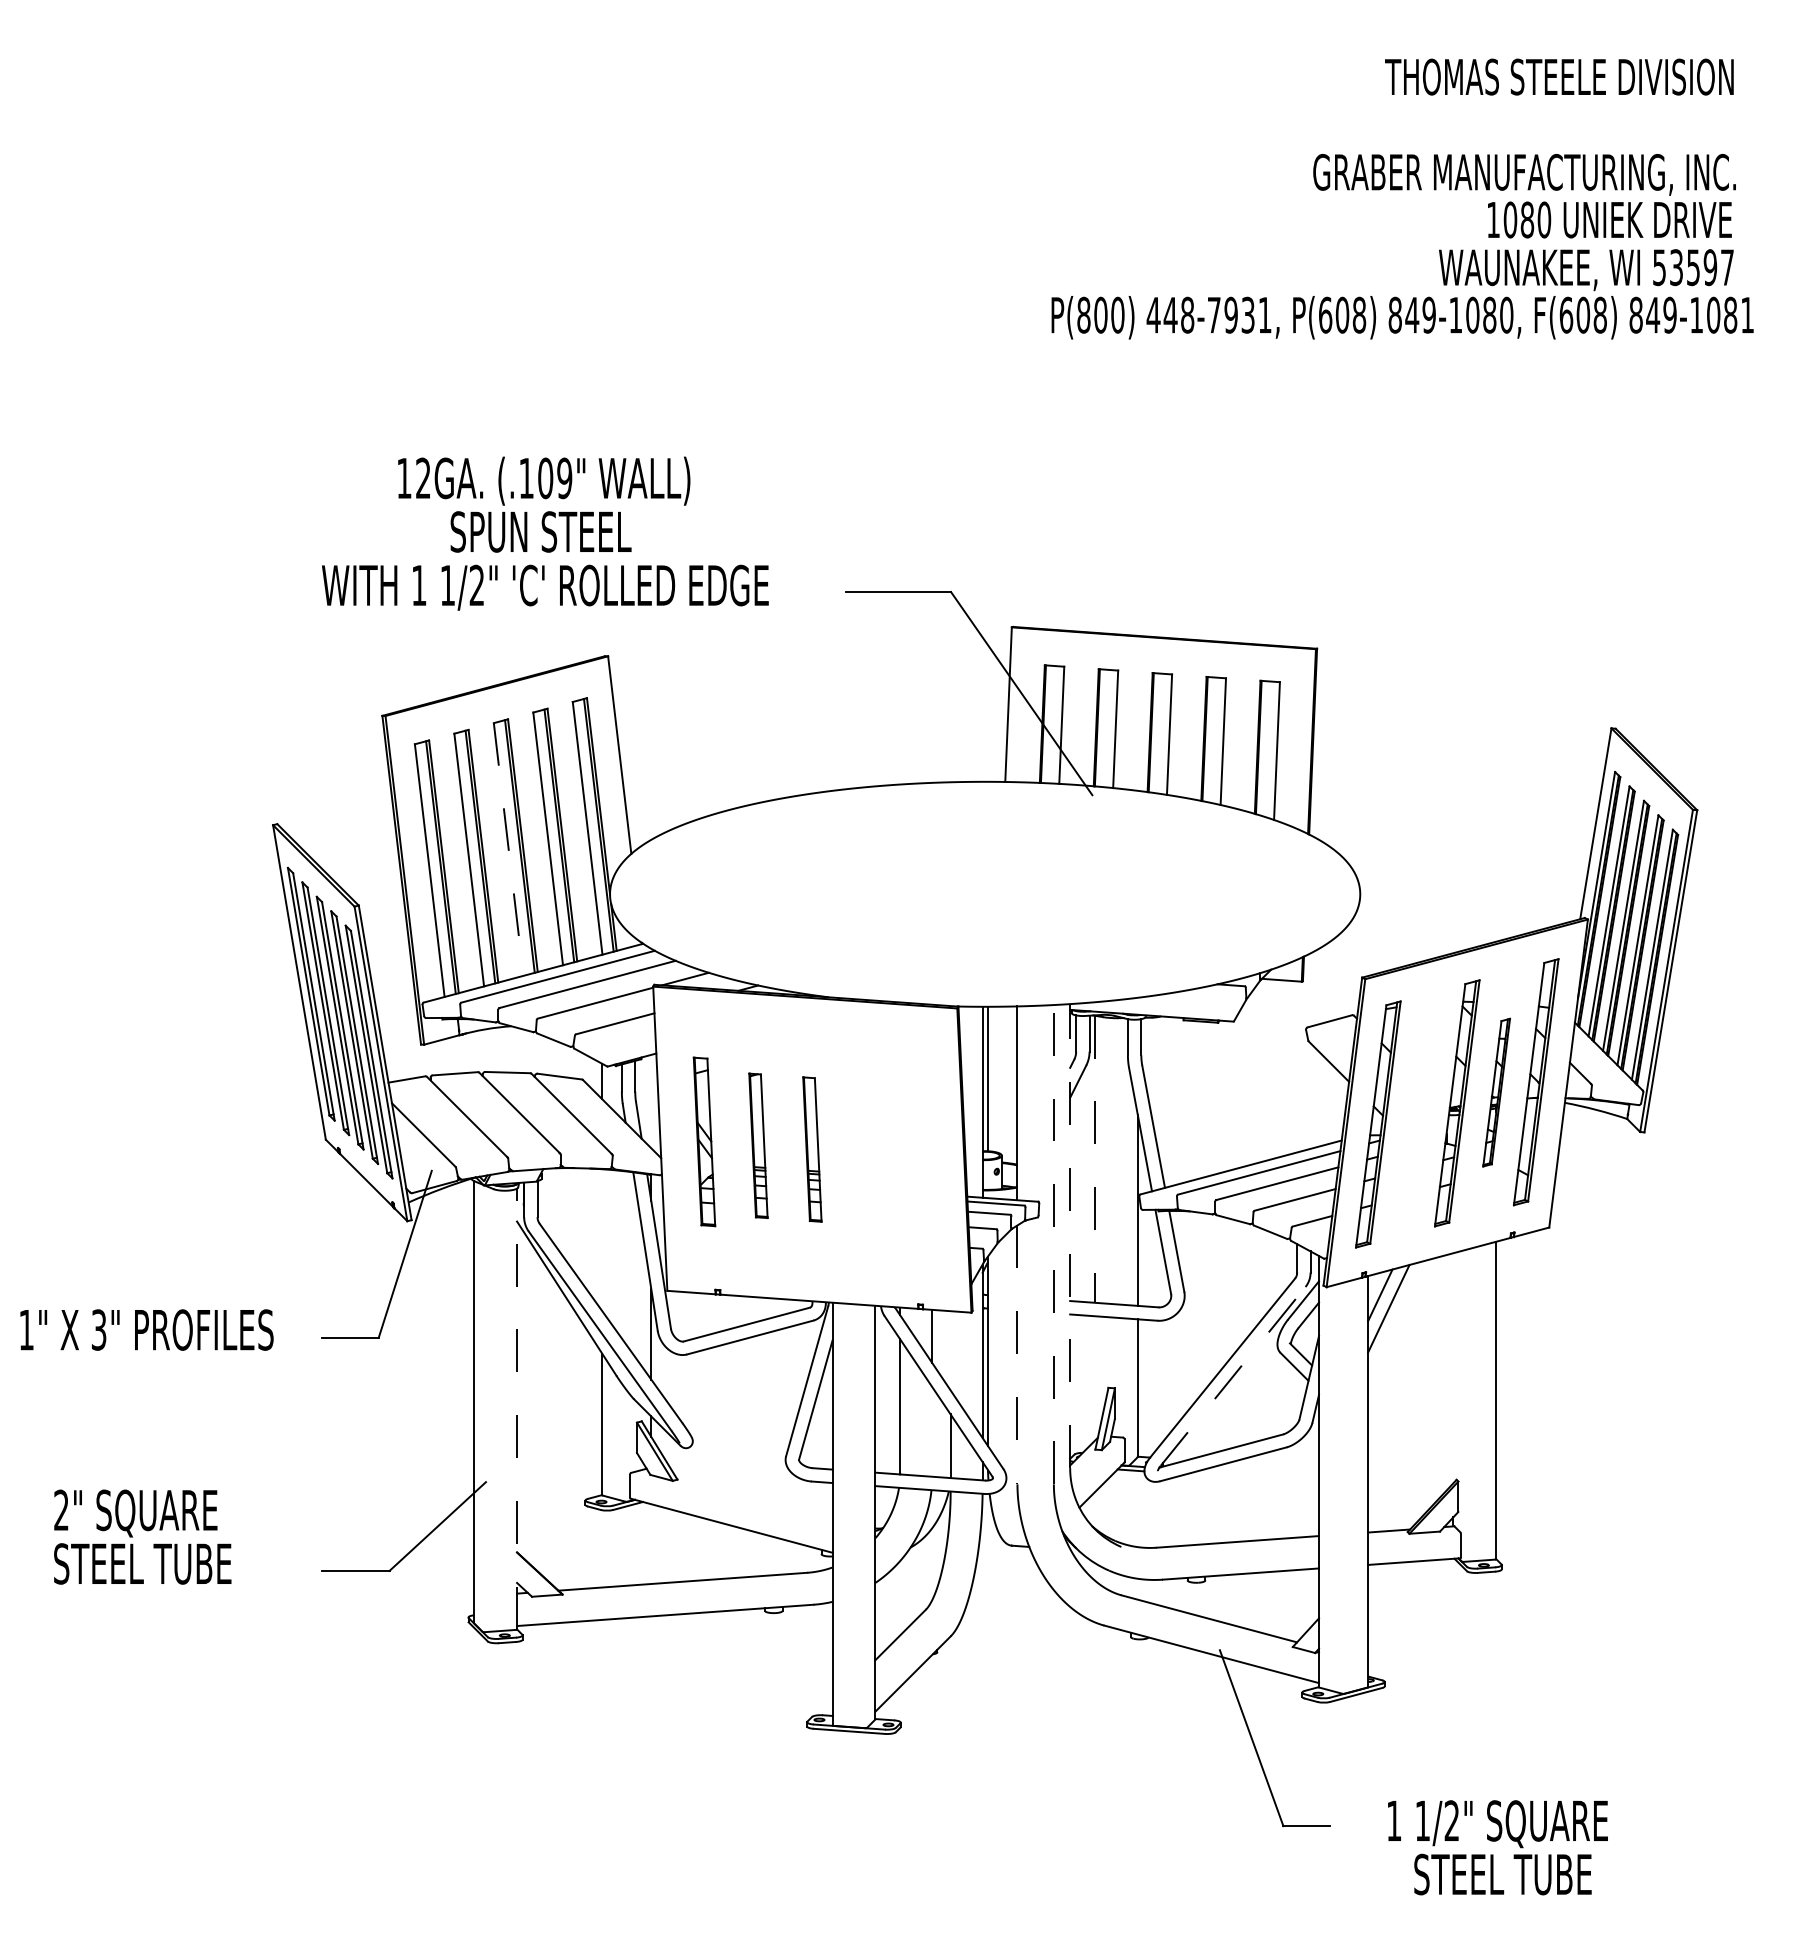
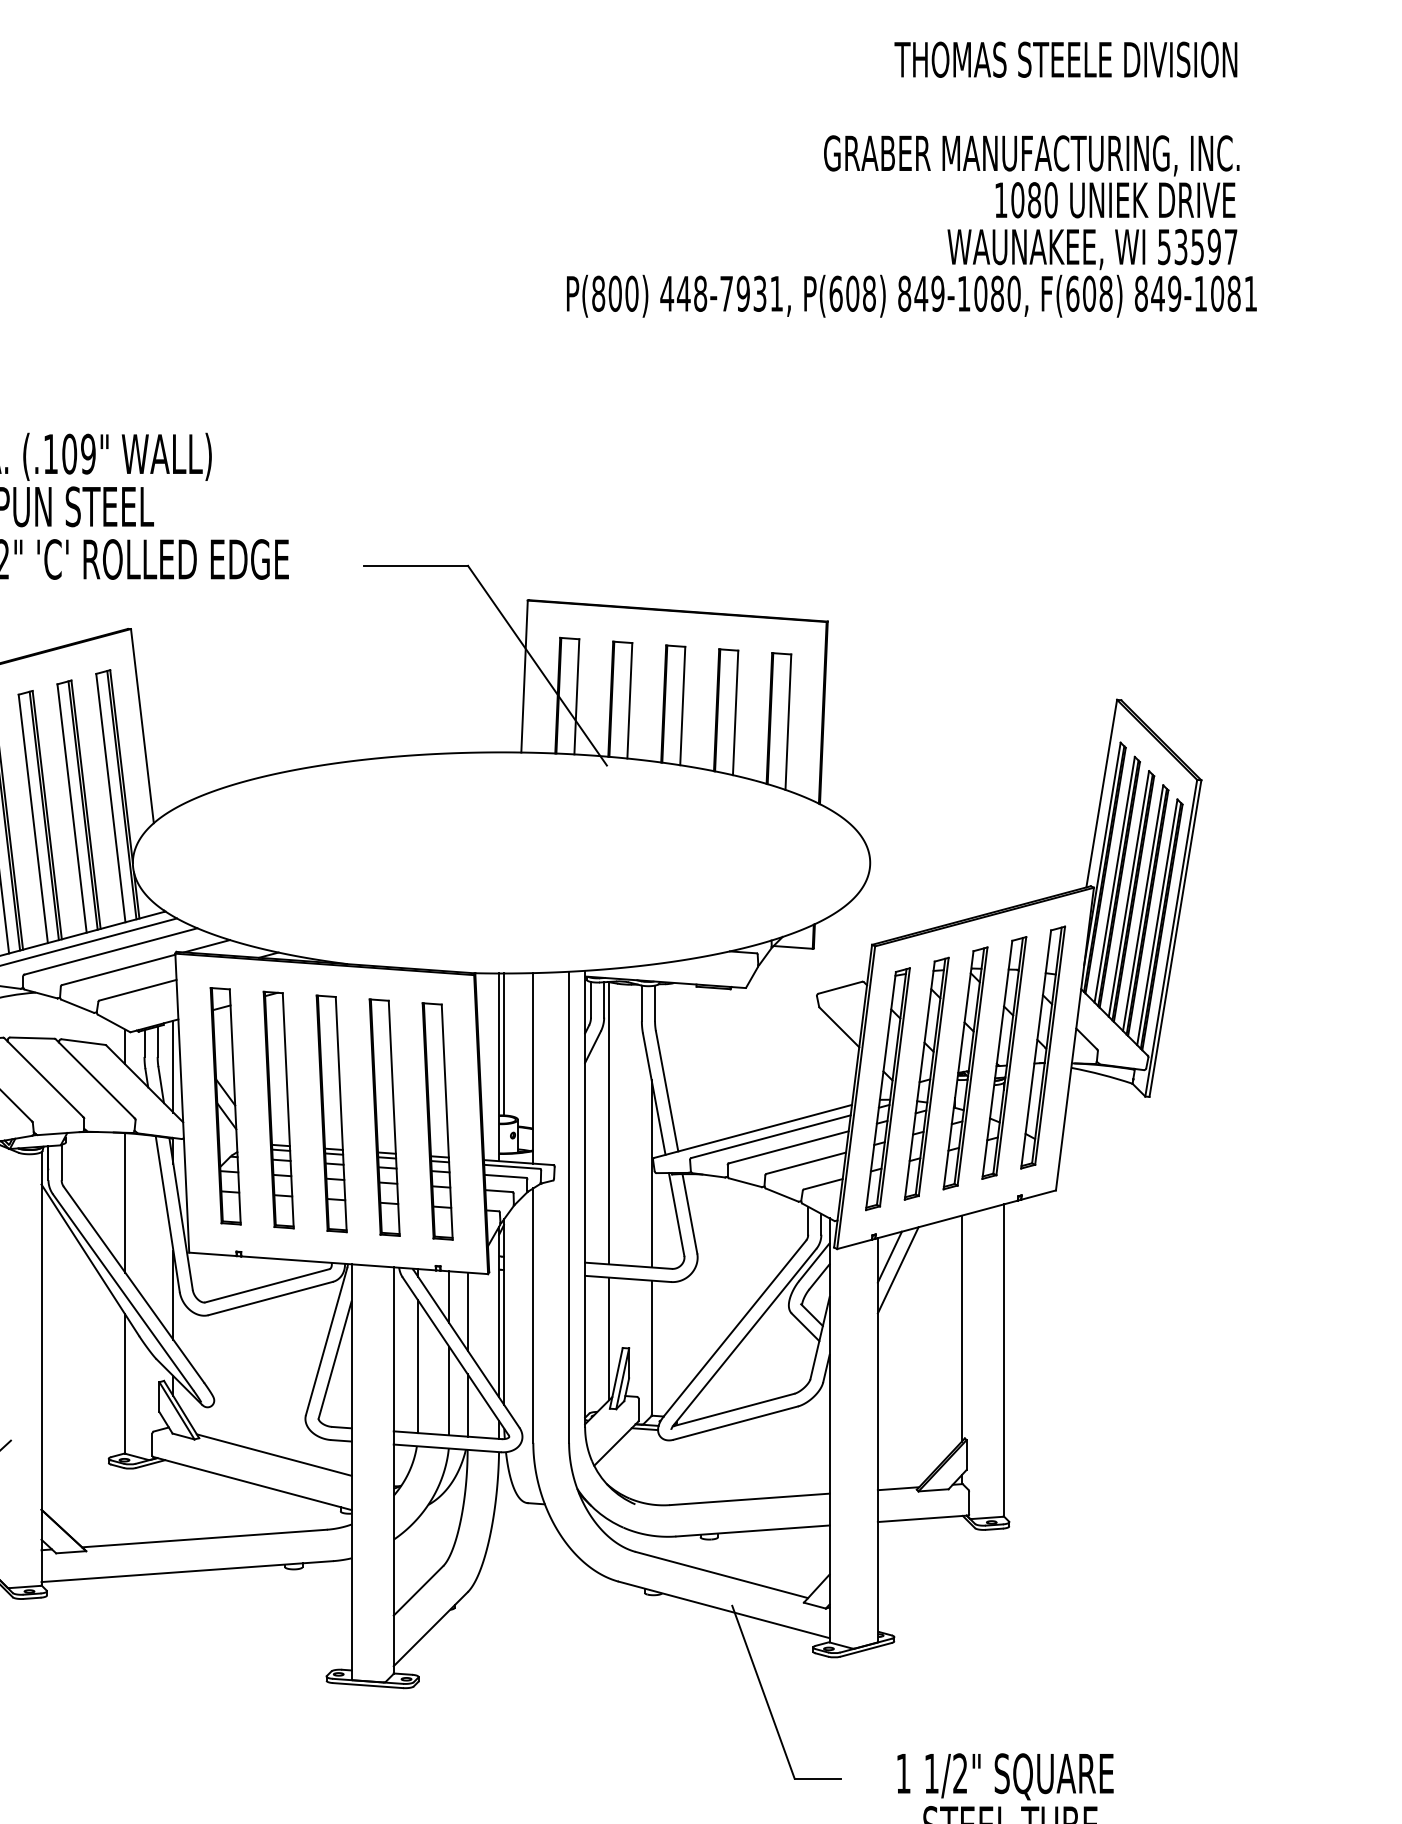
line: (508, 849) -> (33, 818), dashed -> solid
part: (1496, 1092) -> (1004, 1057), size x1.67
line: (651, 1101) -> (173, 1066), added
part: (1417, 1113) -> (926, 1078), added
part: (704, 1141) -> (225, 1105), size x1.43
part: (758, 1145) -> (278, 1109), size x1.67
part: (812, 1149) -> (331, 1113), size x1.67
part: (866, 1153) -> (384, 1117), added
part: (920, 1157) -> (438, 1121), added
line: (1094, 1159) -> (609, 1123), dashed -> solid
line: (1070, 1236) -> (585, 1199), dashed -> solid
line: (602, 1240) -> (125, 1203), added
line: (1053, 1244) -> (568, 1207), dashed -> solid
line: (950, 1350) -> (467, 1311), added
line: (1017, 1355) -> (533, 1316), dashed -> solid
line: (1453, 1368) -> (961, 1328), added
line: (1233, 1376) -> (745, 1336), dashed -> solid
line: (1094, 1378) -> (609, 1338), added
line: (517, 1408) -> (41, 1368), dashed -> solid
line: (932, 1431) -> (449, 1390), added
line: (753, 1496) -> (273, 1454), added

